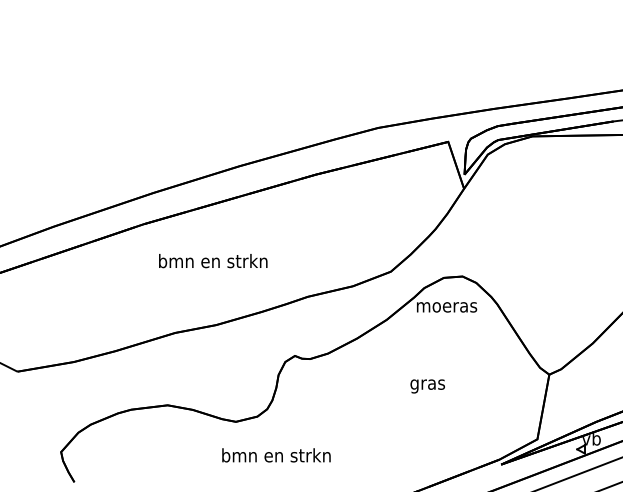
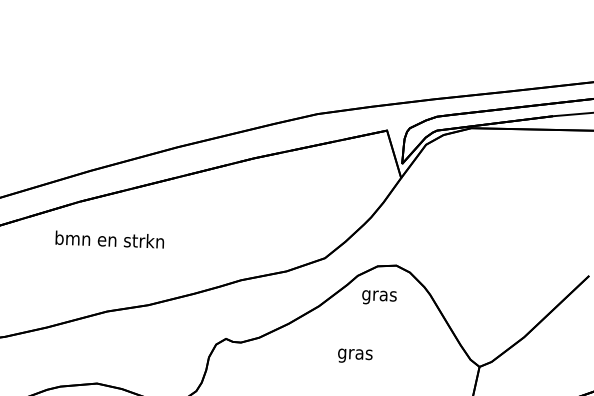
text: (213, 261) -> (110, 240), moved
text: (447, 309) -> (380, 298), moeras -> gras
text: (427, 386) -> (355, 356), moved

